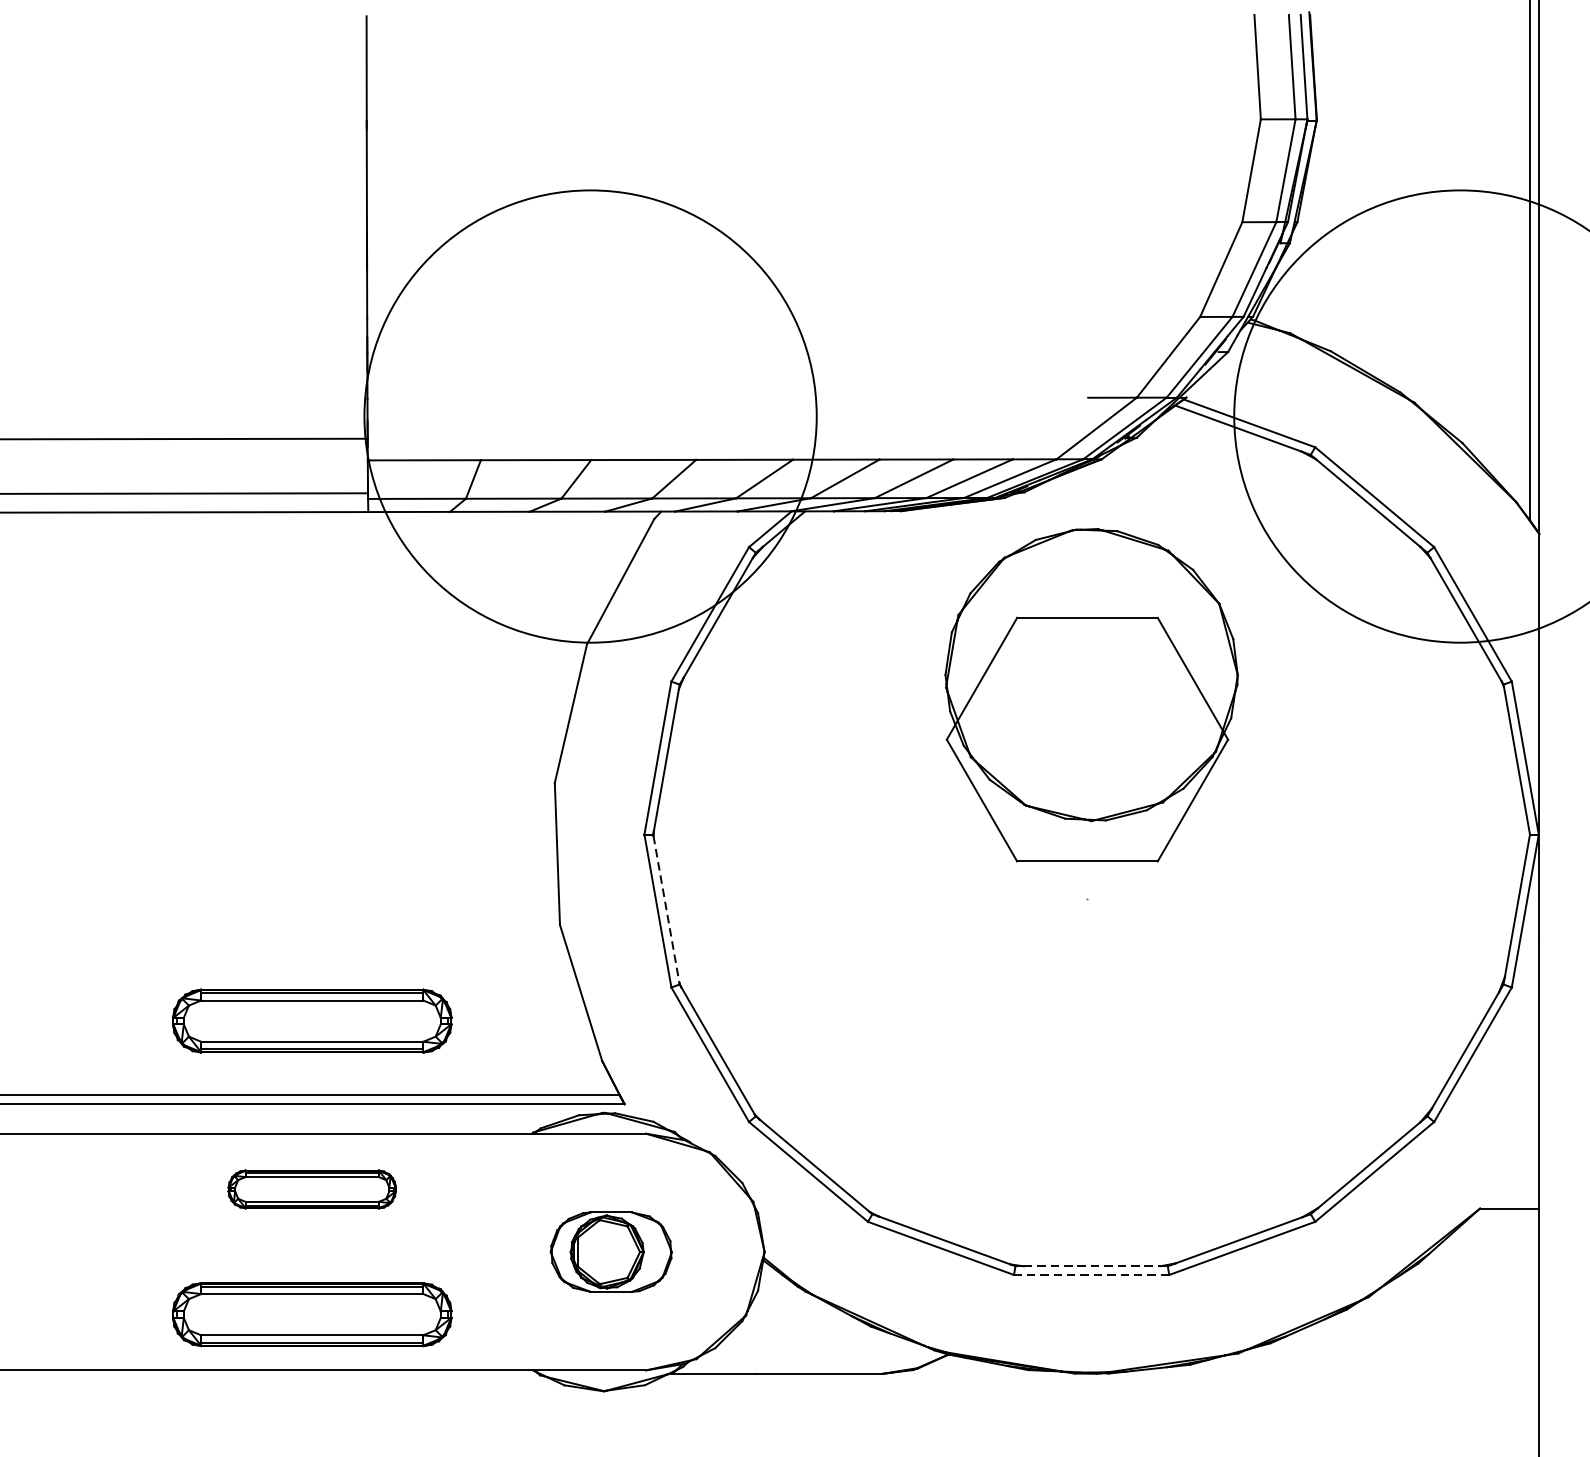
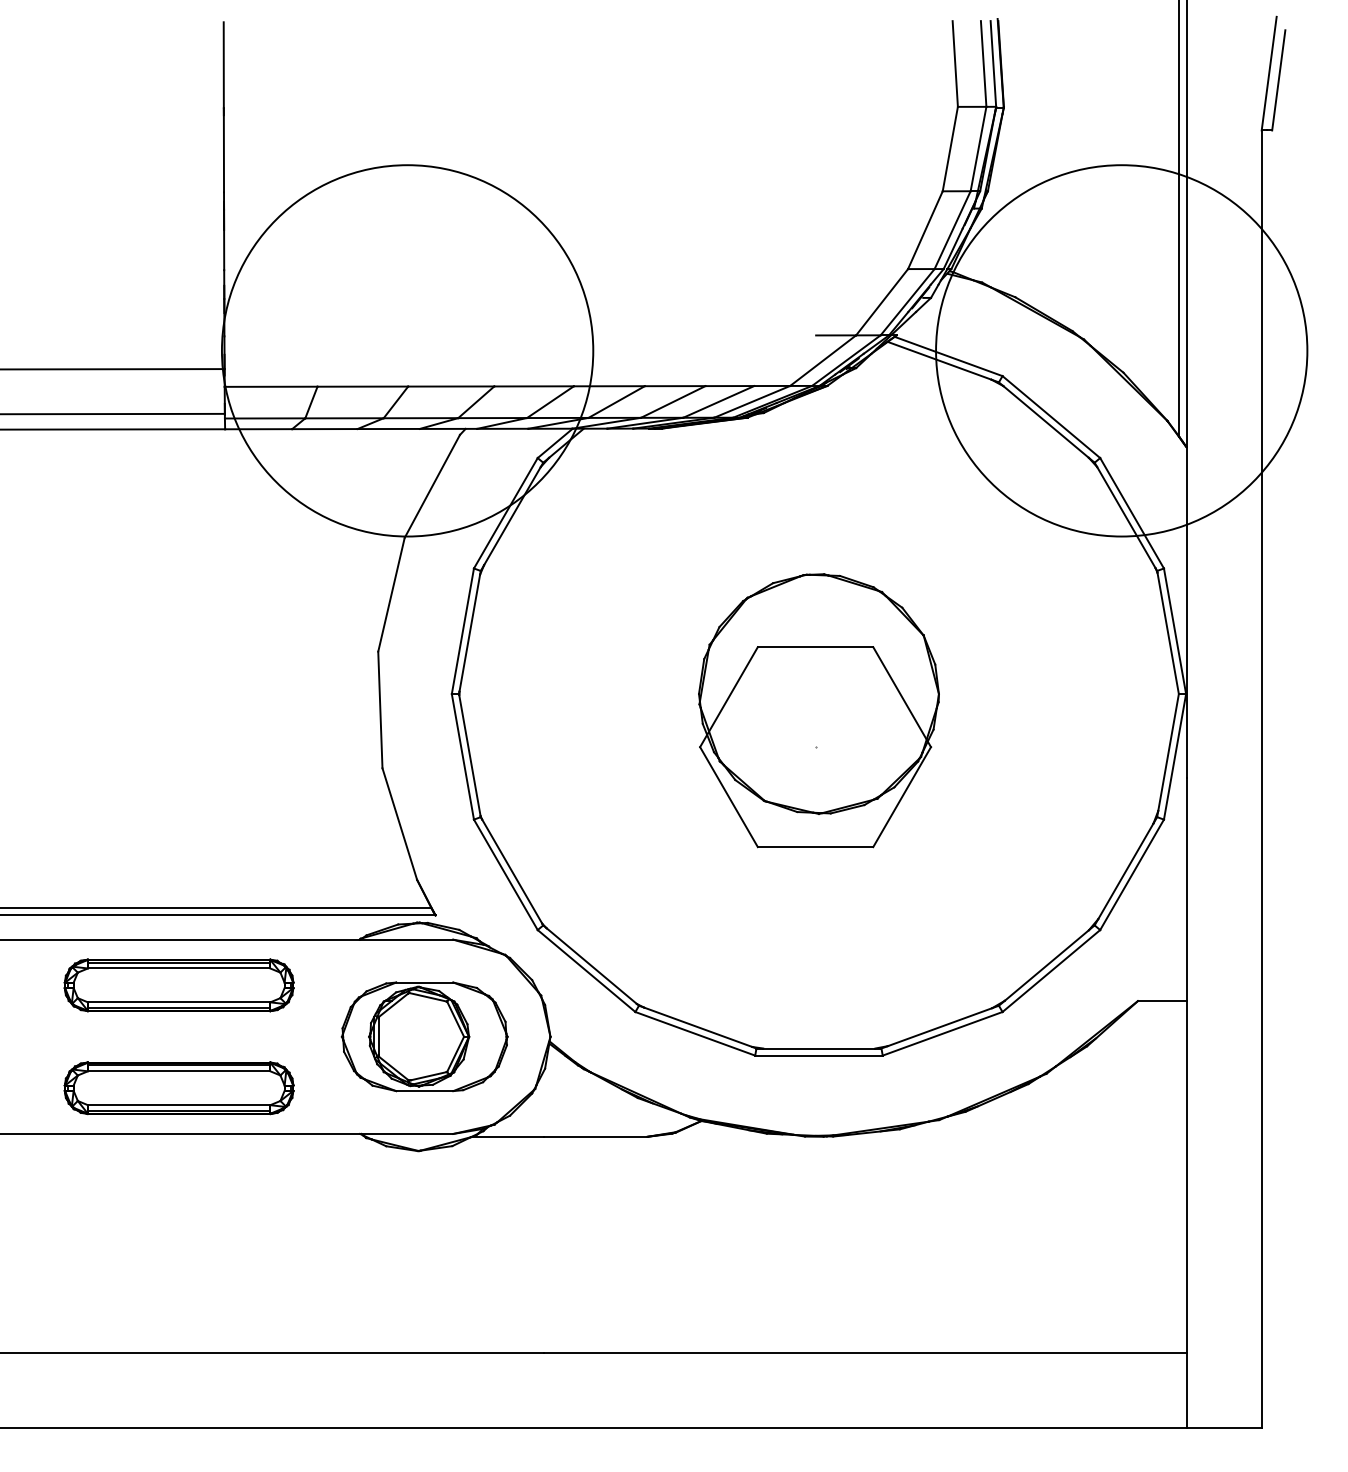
part: (1091, 695) -> (818, 710), moved
line: (667, 910) -> (470, 756), dashed -> solid
part: (311, 1021) -> (178, 847), removed
part: (311, 1189) -> (178, 985), size x1.67
part: (611, 1251) -> (424, 1036), size x1.67
line: (1092, 1266) -> (819, 1048), dashed -> solid
line: (1091, 1274) -> (818, 1055), dashed -> solid

